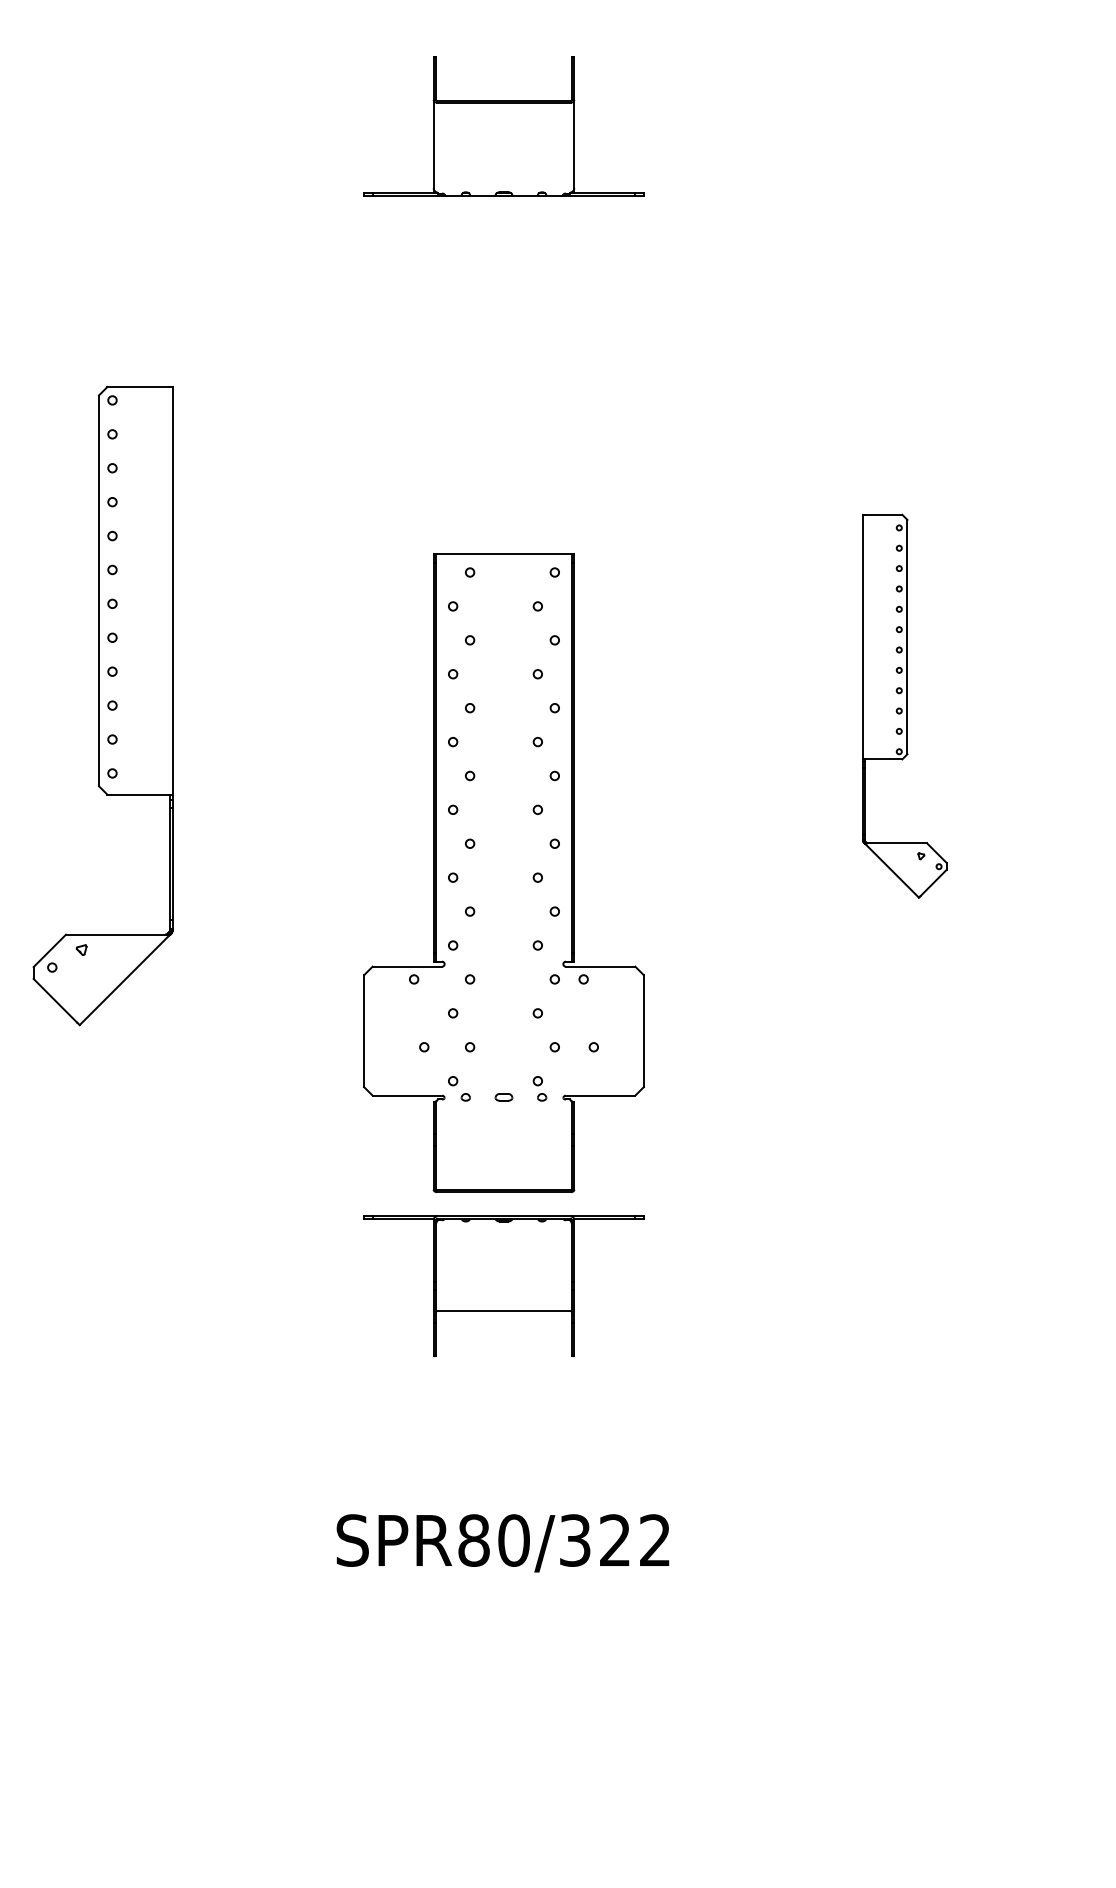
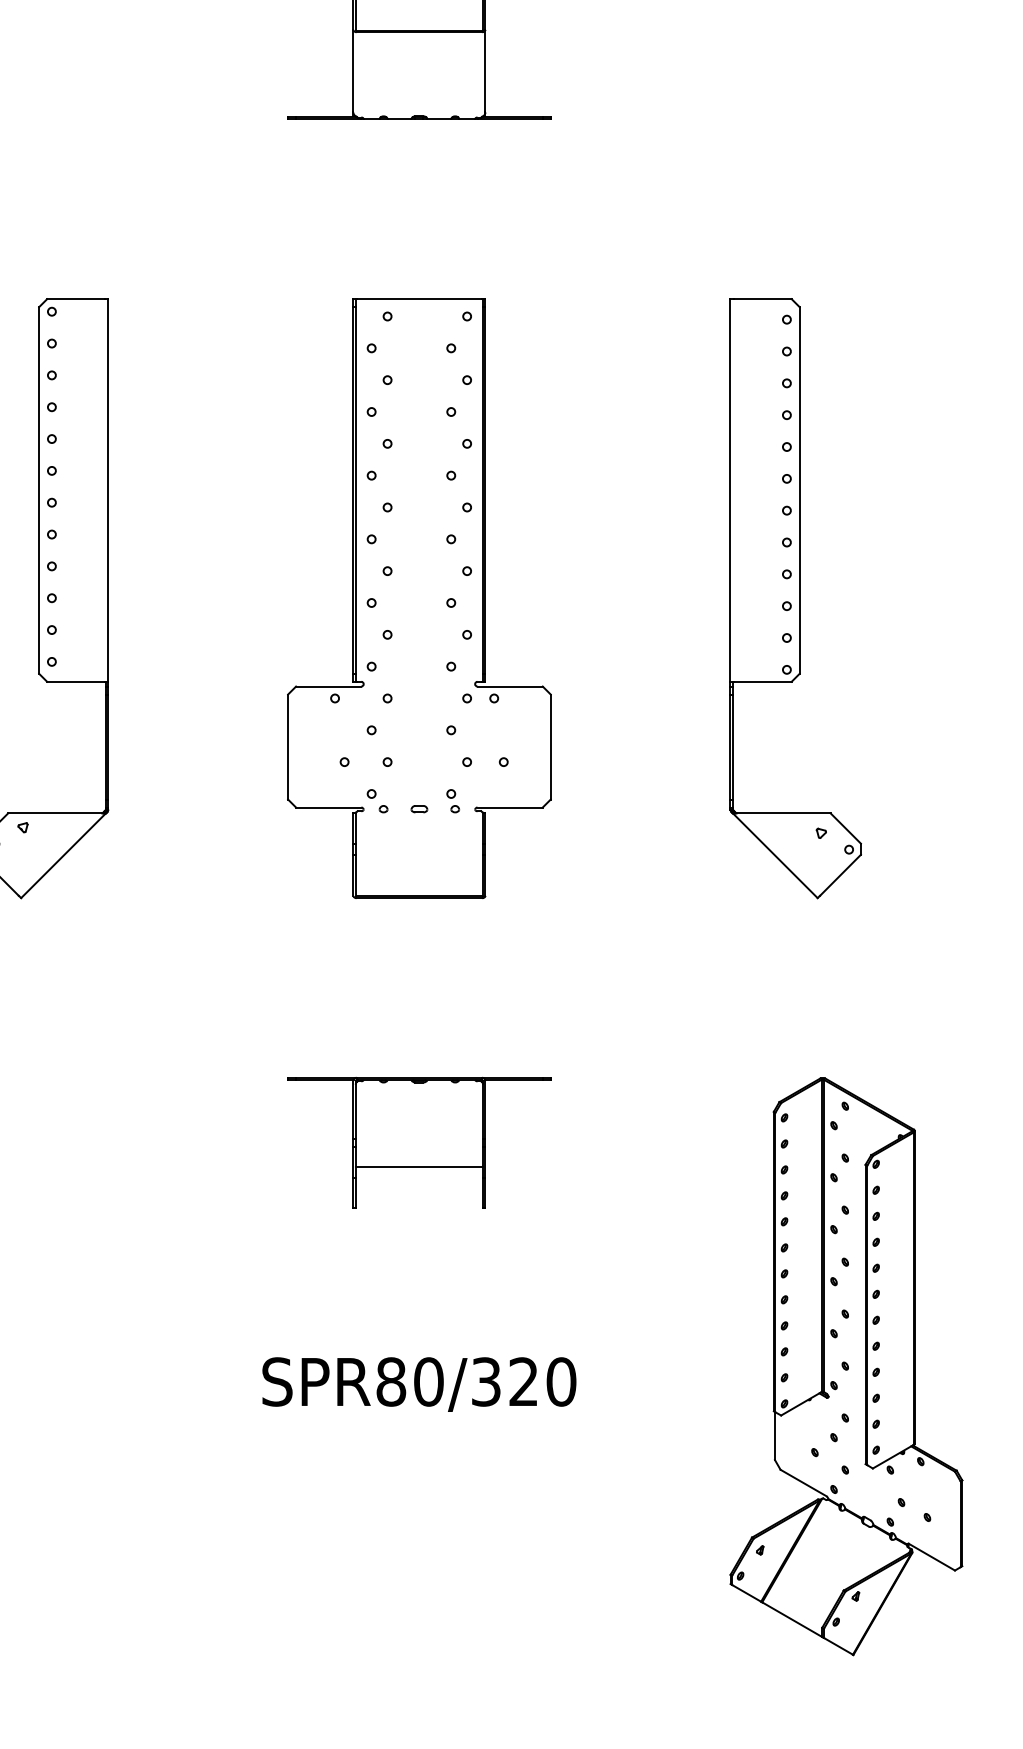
part: (904, 706) -> (795, 599), size x1.67
part: (503, 873) -> (418, 599), moved
part: (958, 1523) -> (846, 1365), added
text: (655, 1540) -> (561, 1381), SPR80/322 -> SPR80/320

